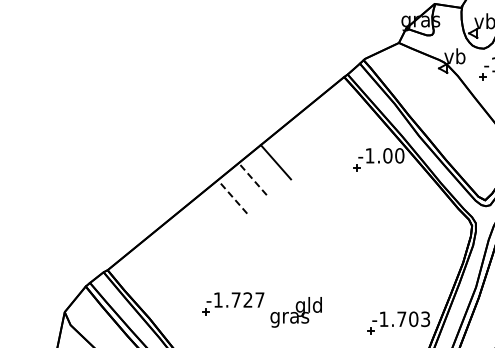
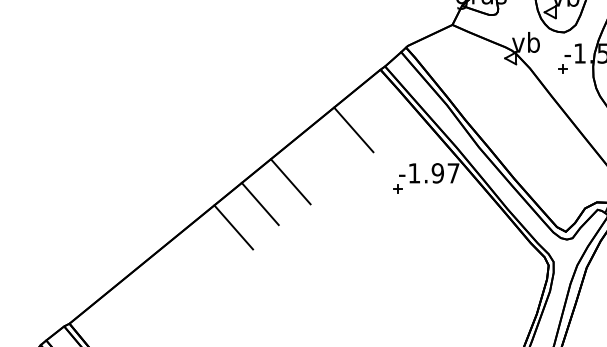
line: (323, 122) -> (353, 129), added
text: (393, 155) -> (445, 172), -1.00 -> -1.97
line: (252, 178) -> (259, 203), dashed -> solid
line: (232, 196) -> (233, 226), dashed -> solid

